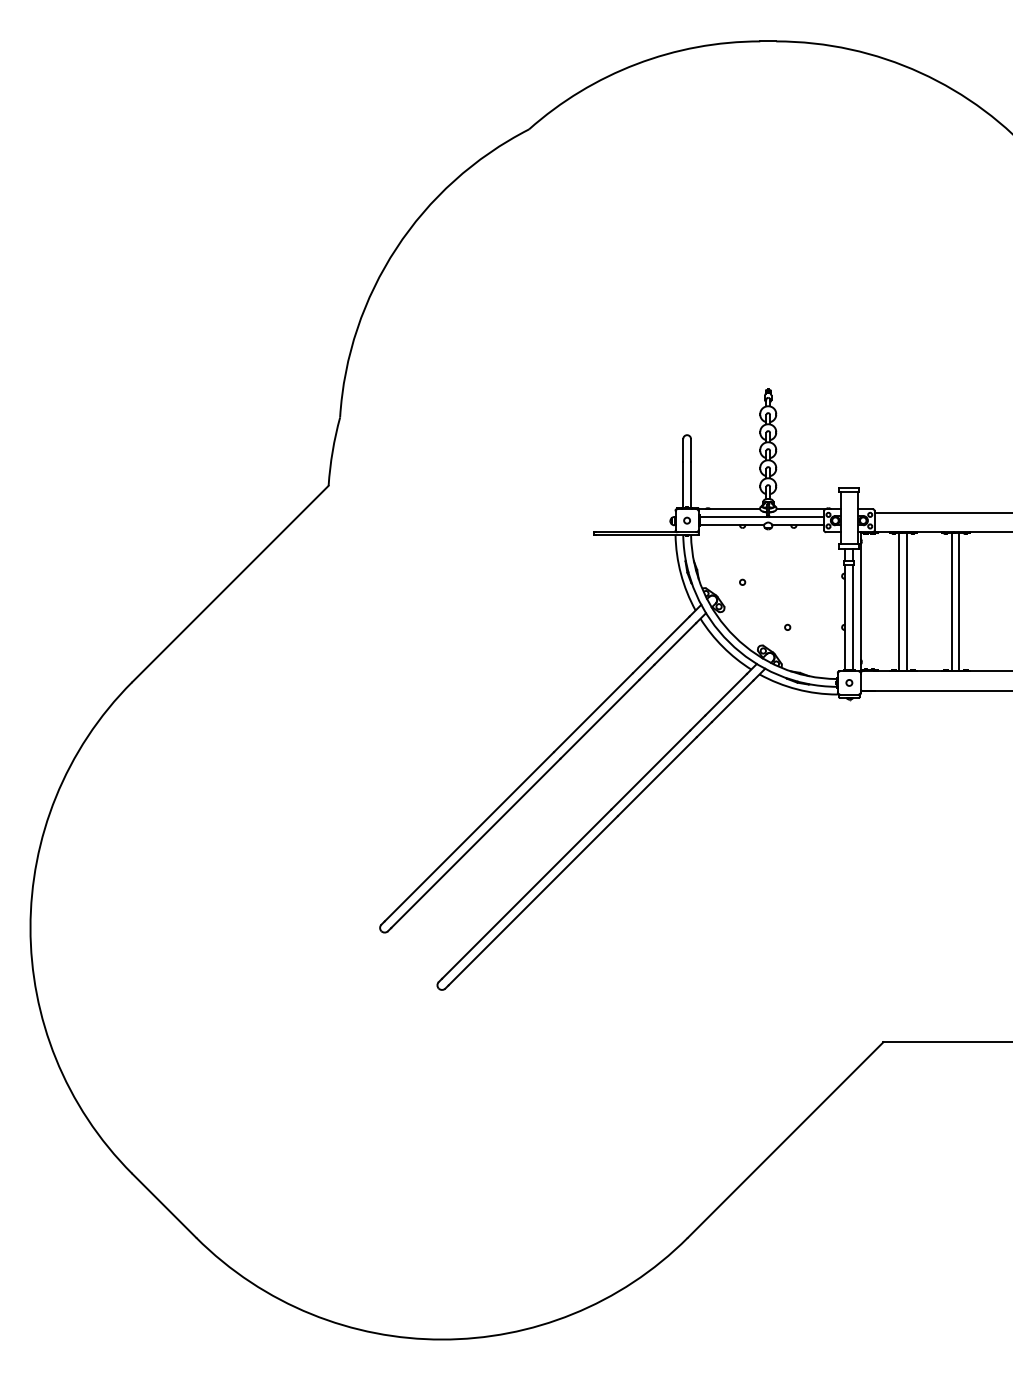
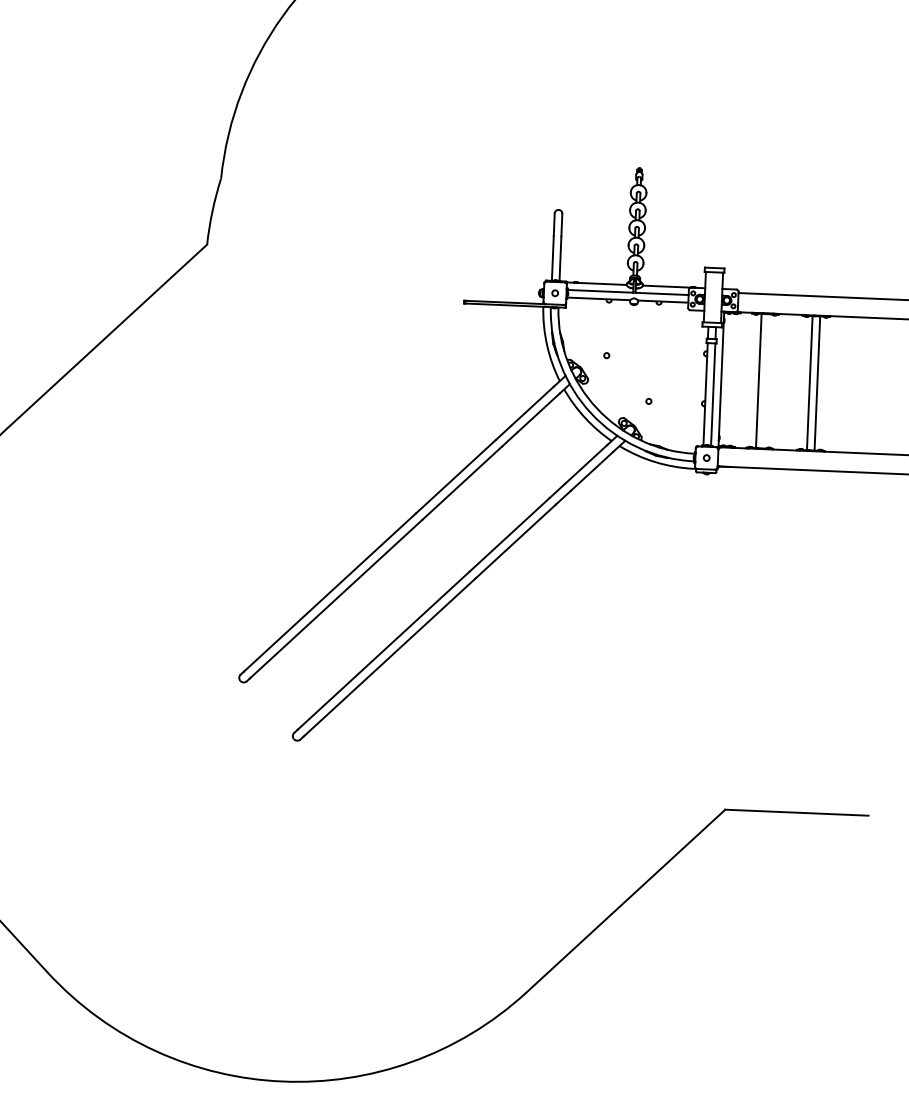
line: (907, 601) -> (766, 381), removed

